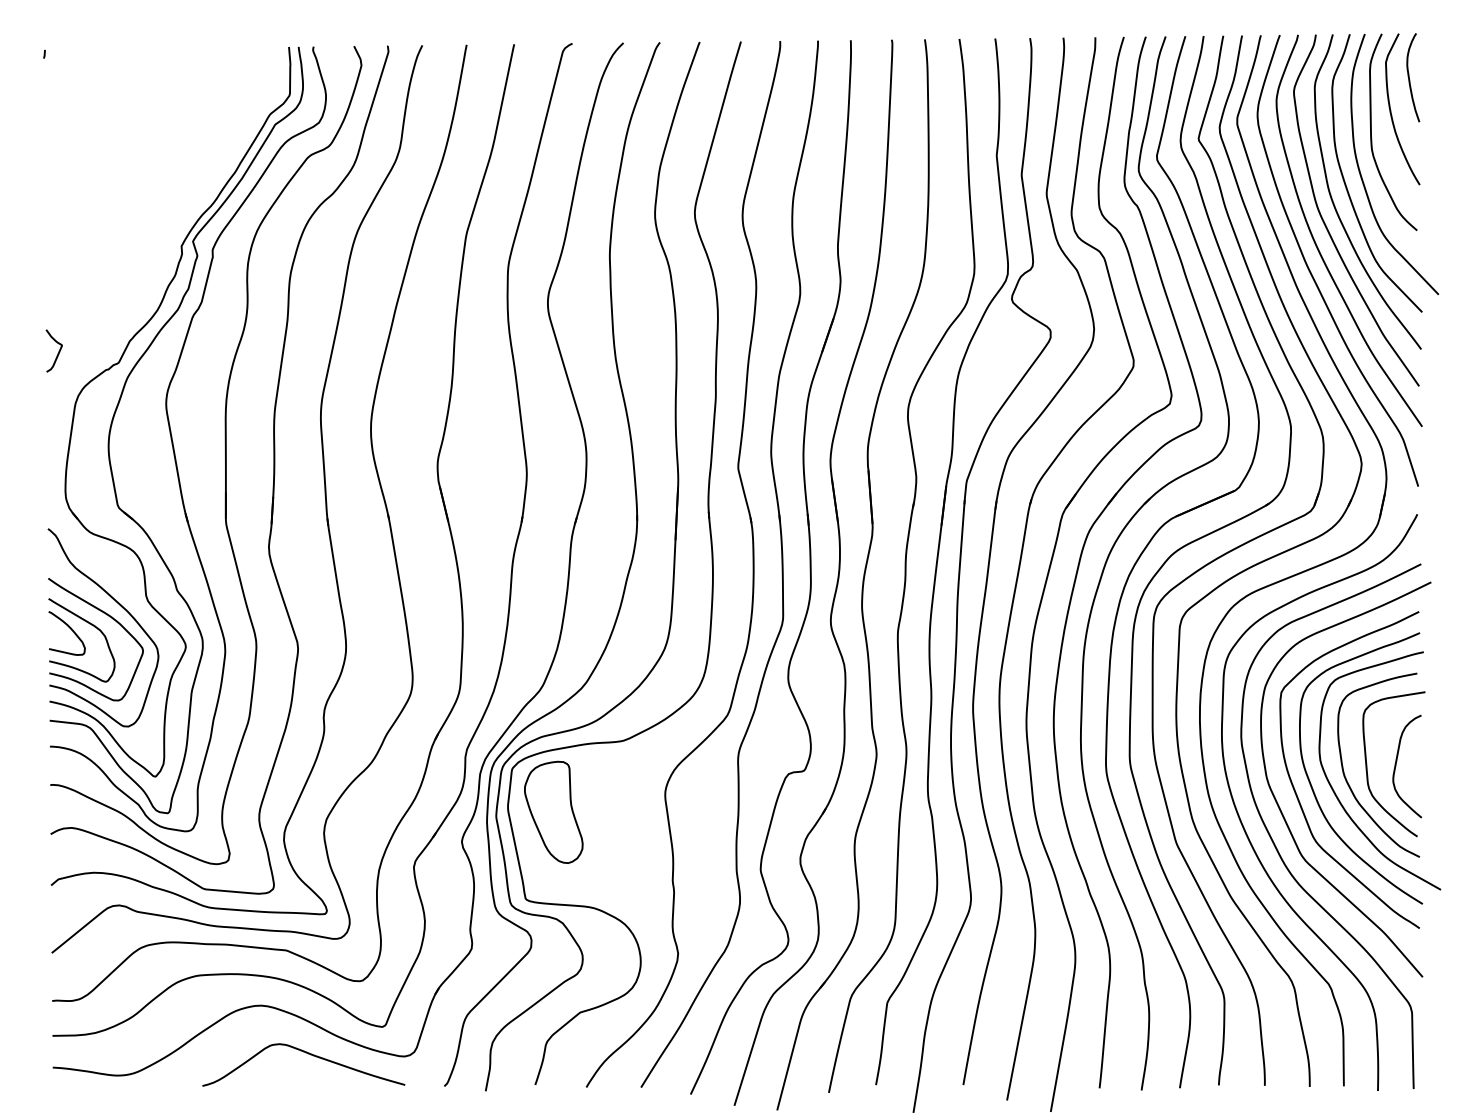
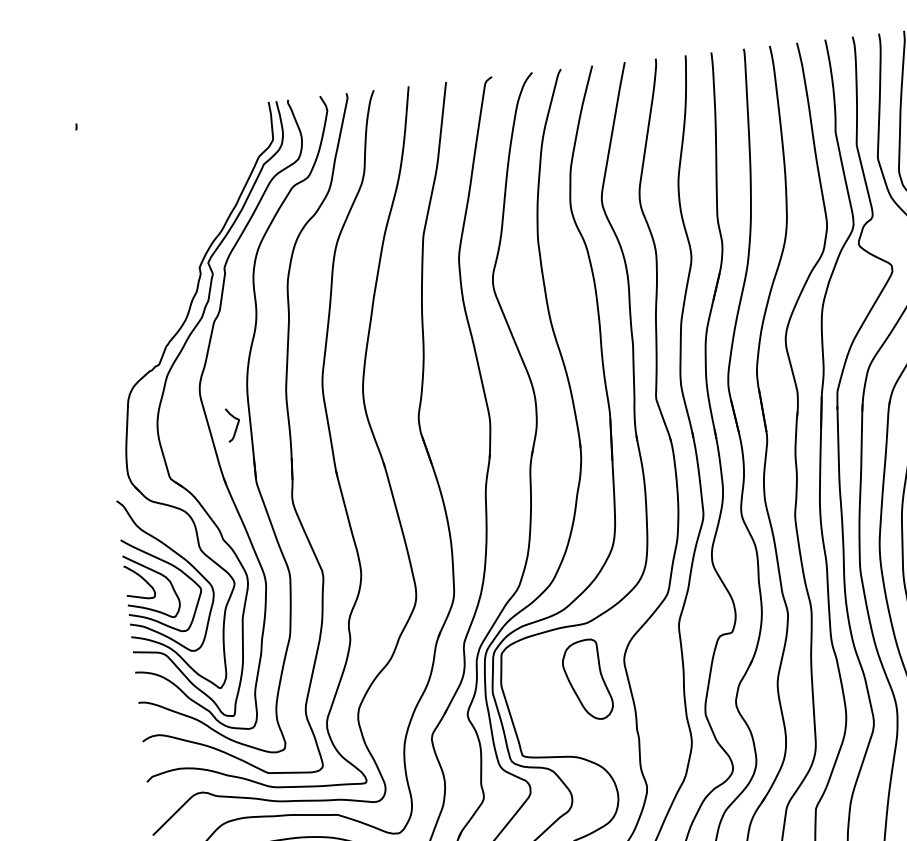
curve: (57, 353) -> (236, 426), moved
part: (553, 811) -> (587, 679), moved

